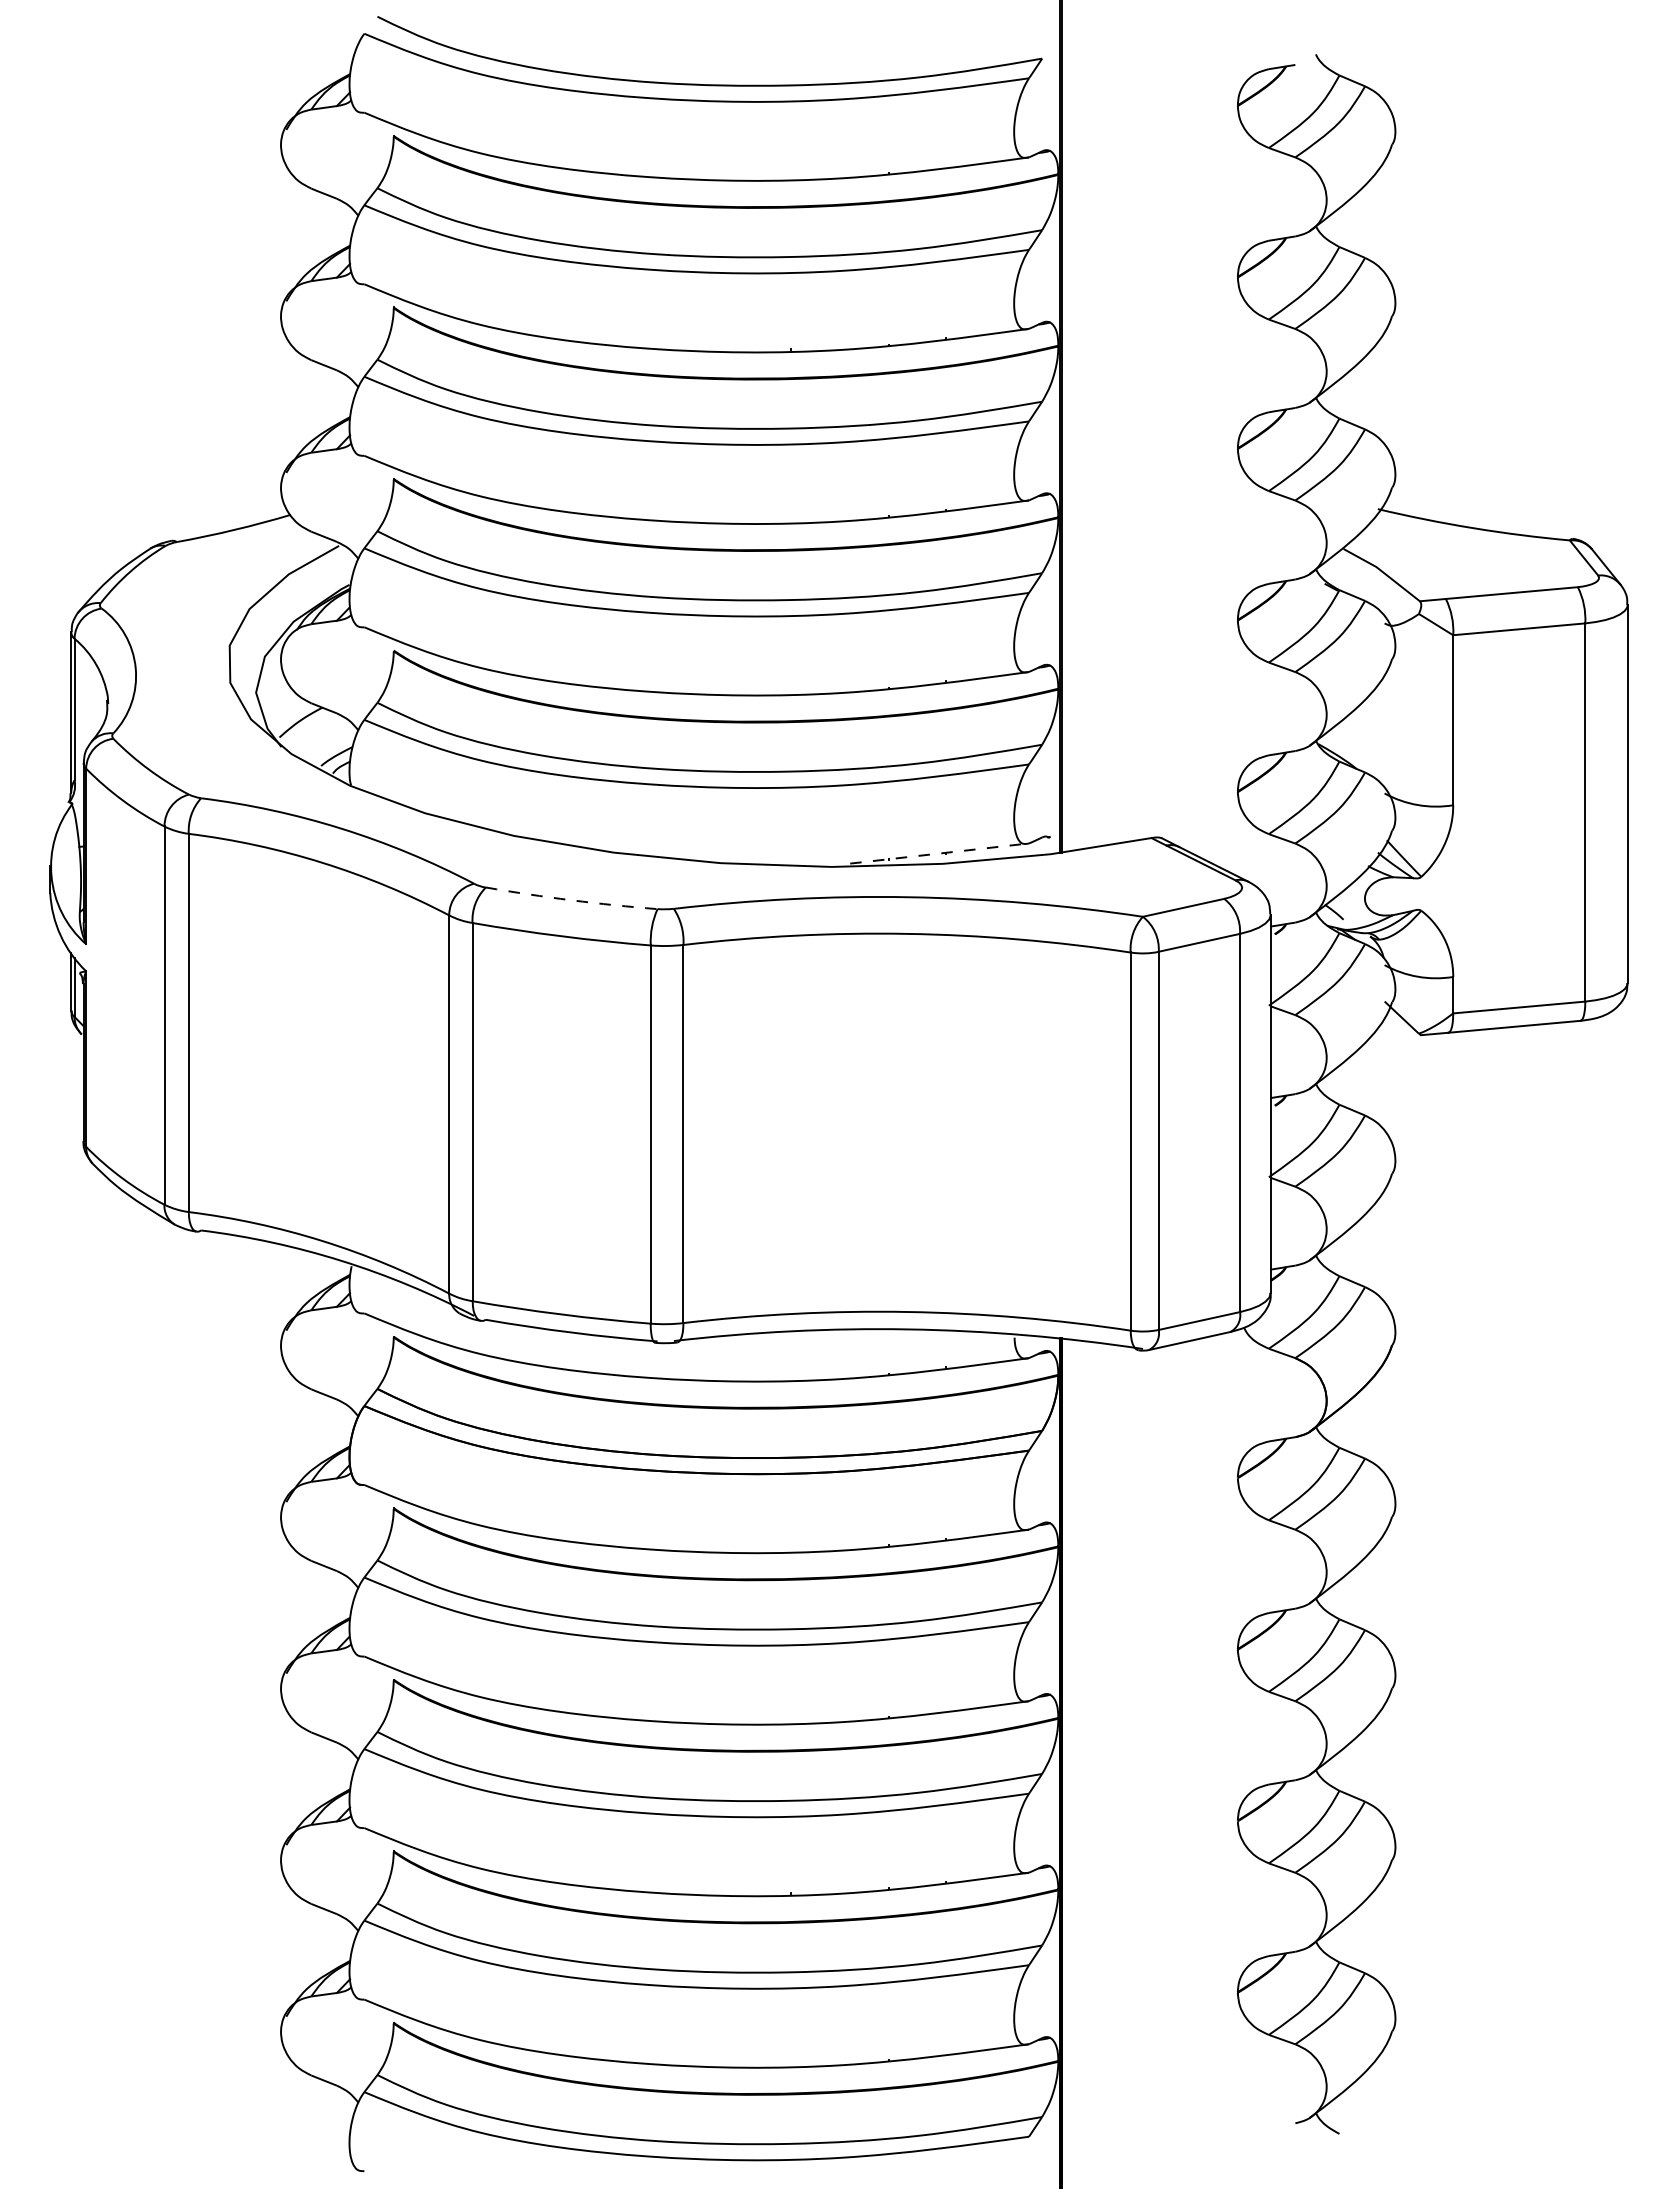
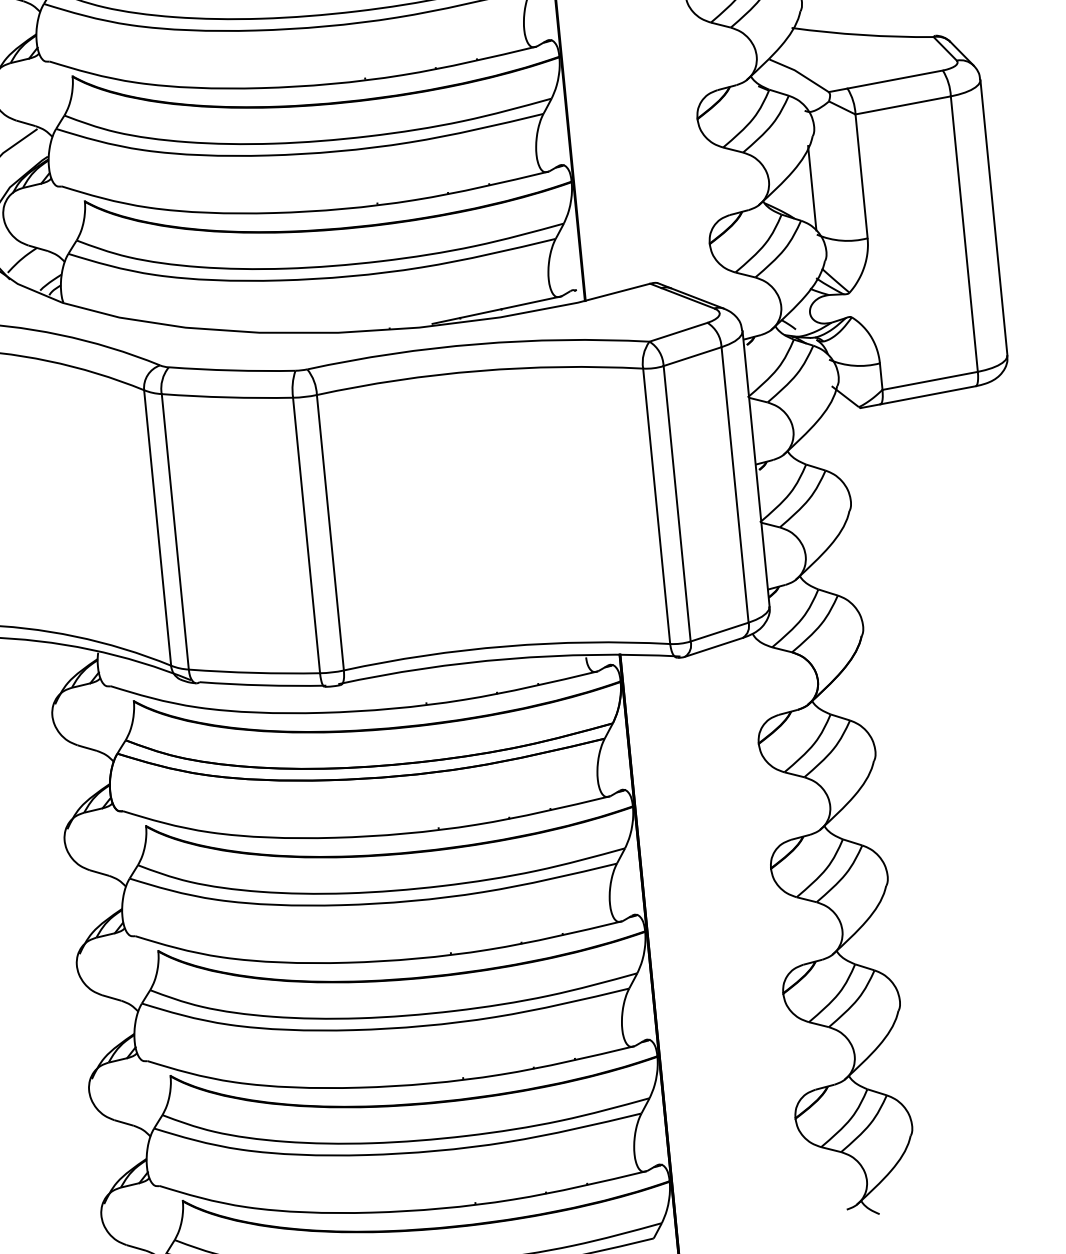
line: (1384, 729) -> (812, 188), added
line: (939, 853) -> (496, 310), dashed -> solid
arc: (571, 900) -> (232, 370), dashed -> solid

